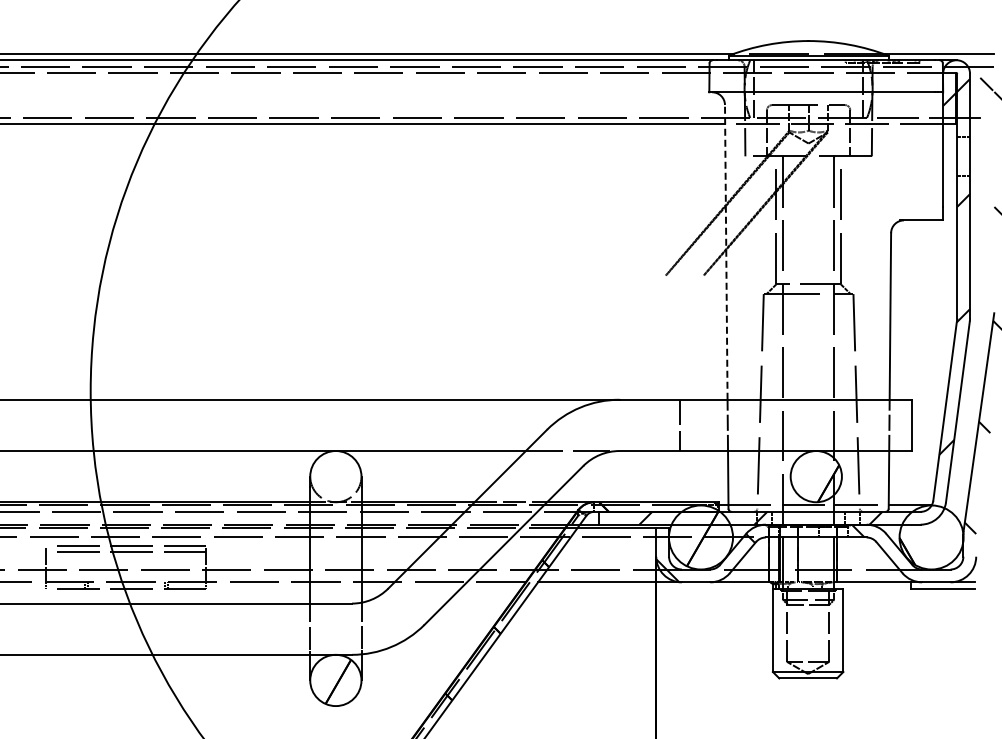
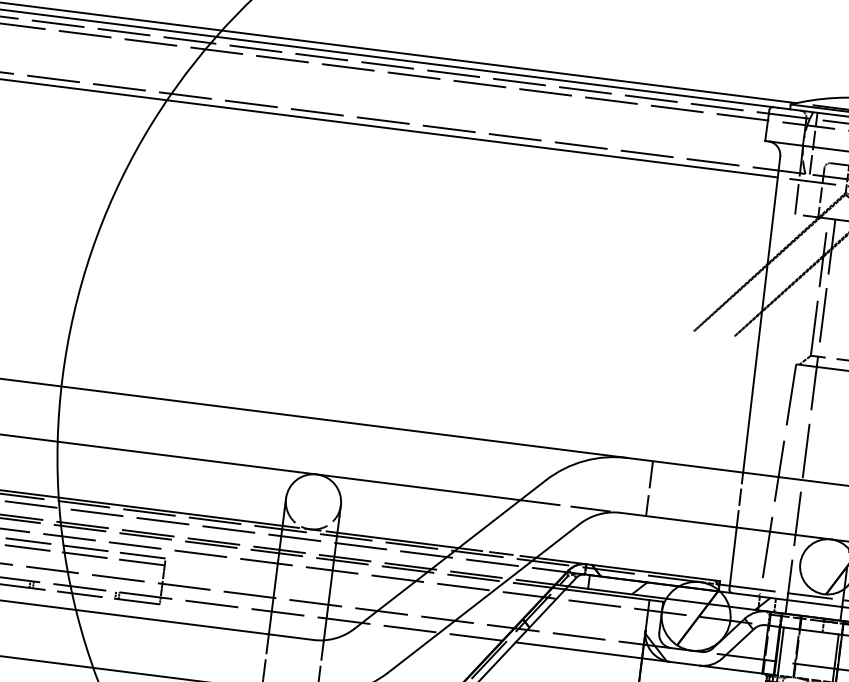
line: (726, 251) -> (762, 313), dashed -> solid
line: (680, 425) -> (649, 488), moved

